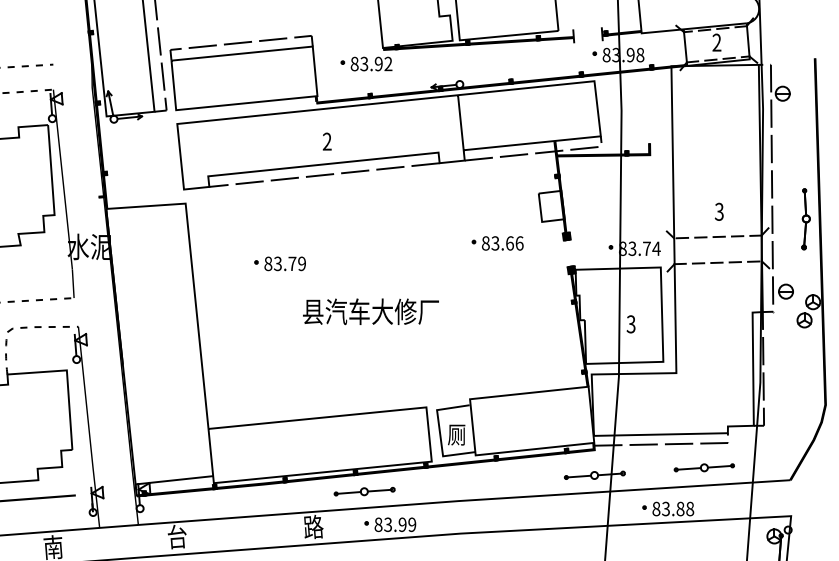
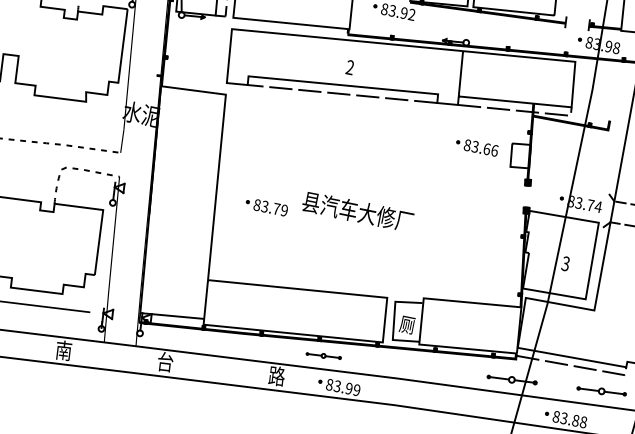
part: (497, 243) -> (476, 147), moved
part: (279, 263) -> (266, 206), moved
part: (364, 491) -> (323, 355), size x0.7

